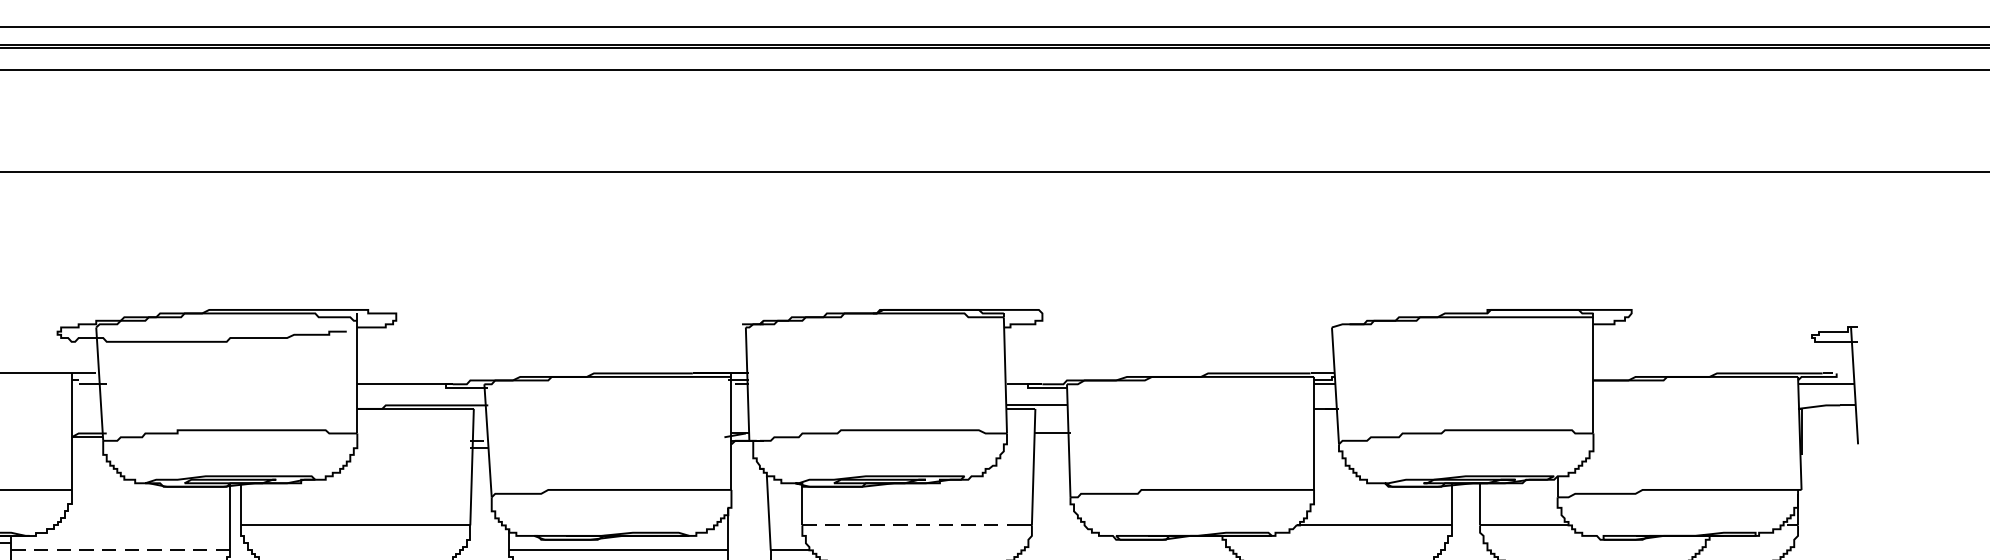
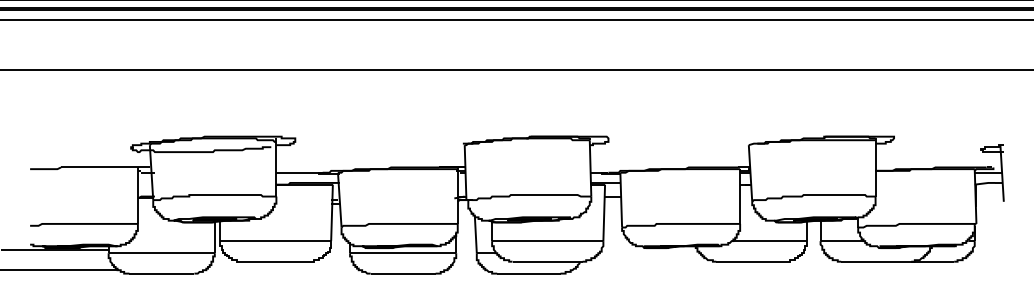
line: (908, 526) -> (543, 241), dashed -> solid
line: (122, 550) -> (162, 253), dashed -> solid

